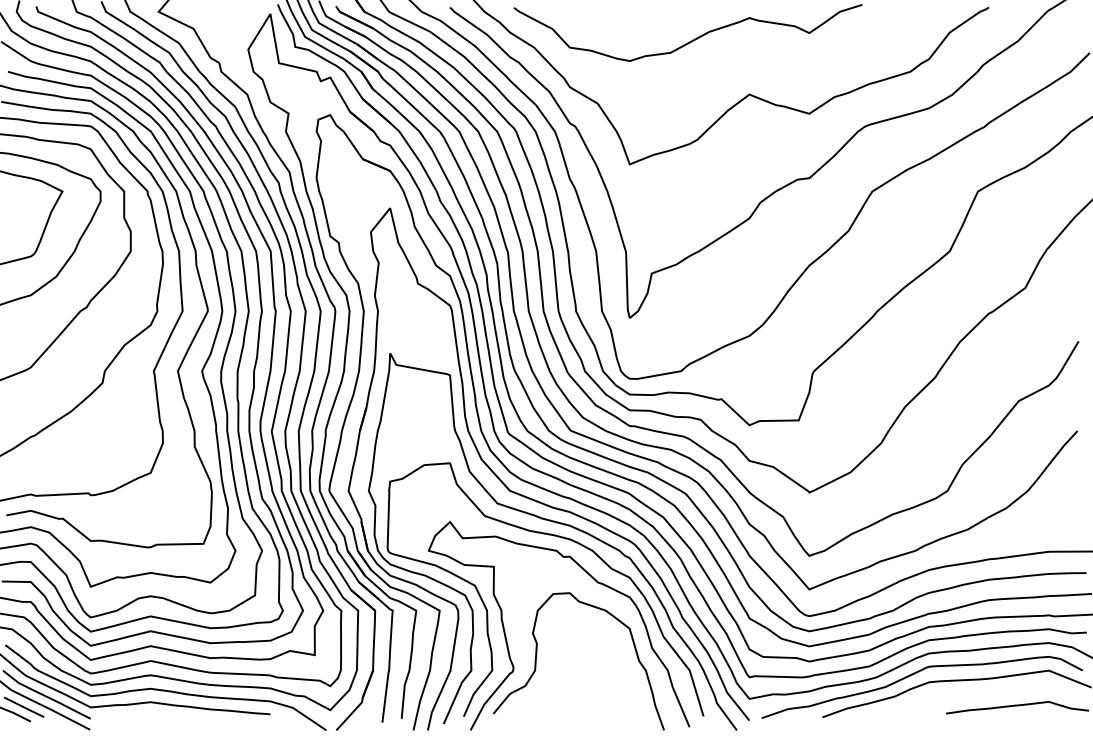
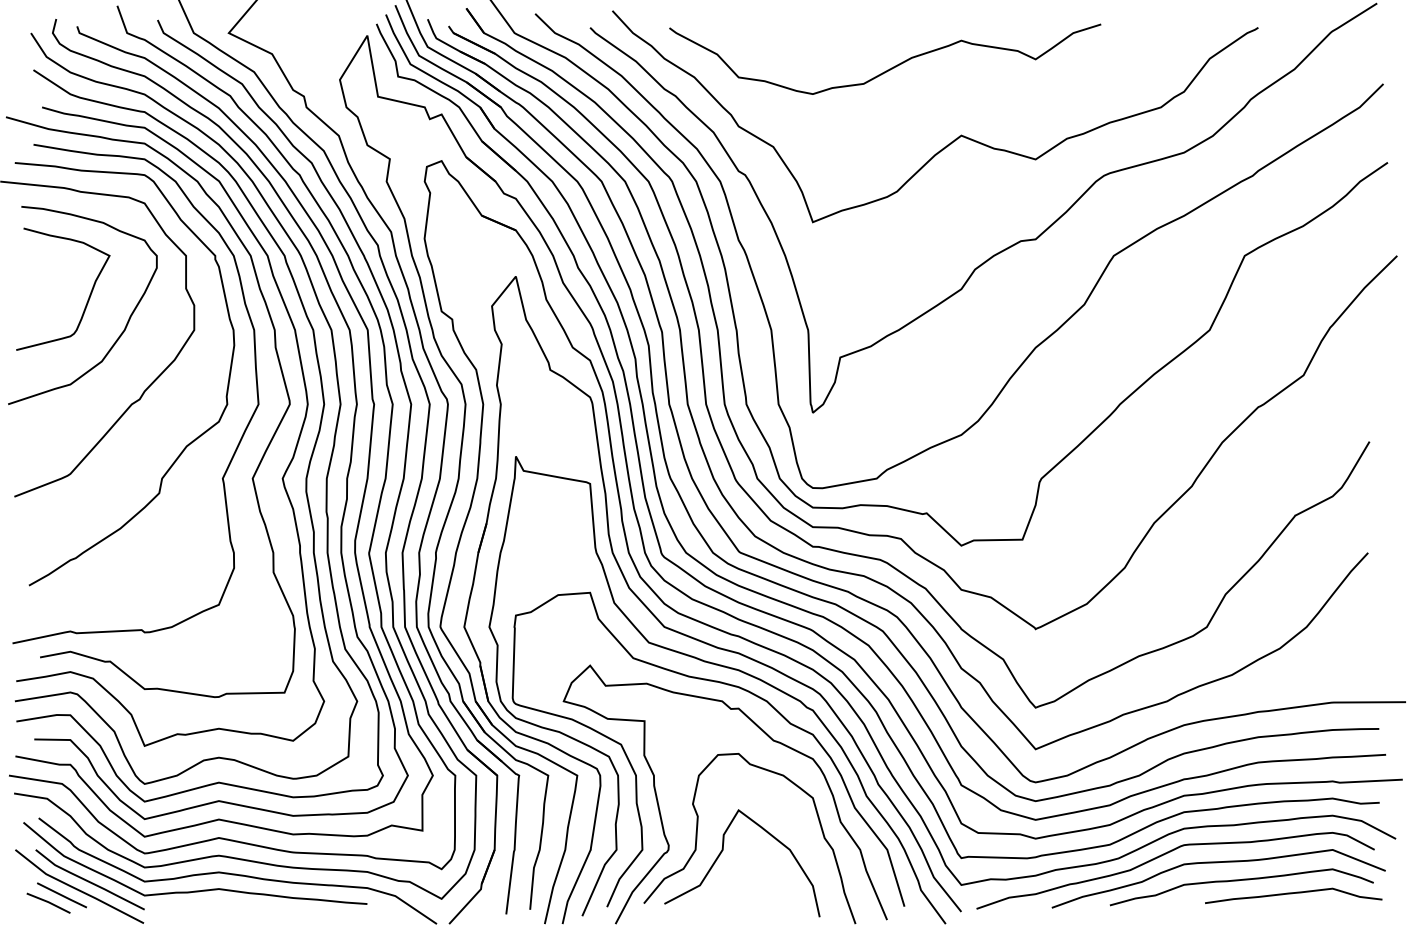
curve: (556, 672) -> (722, 852), added
curve: (972, 696) -> (1238, 881), added

